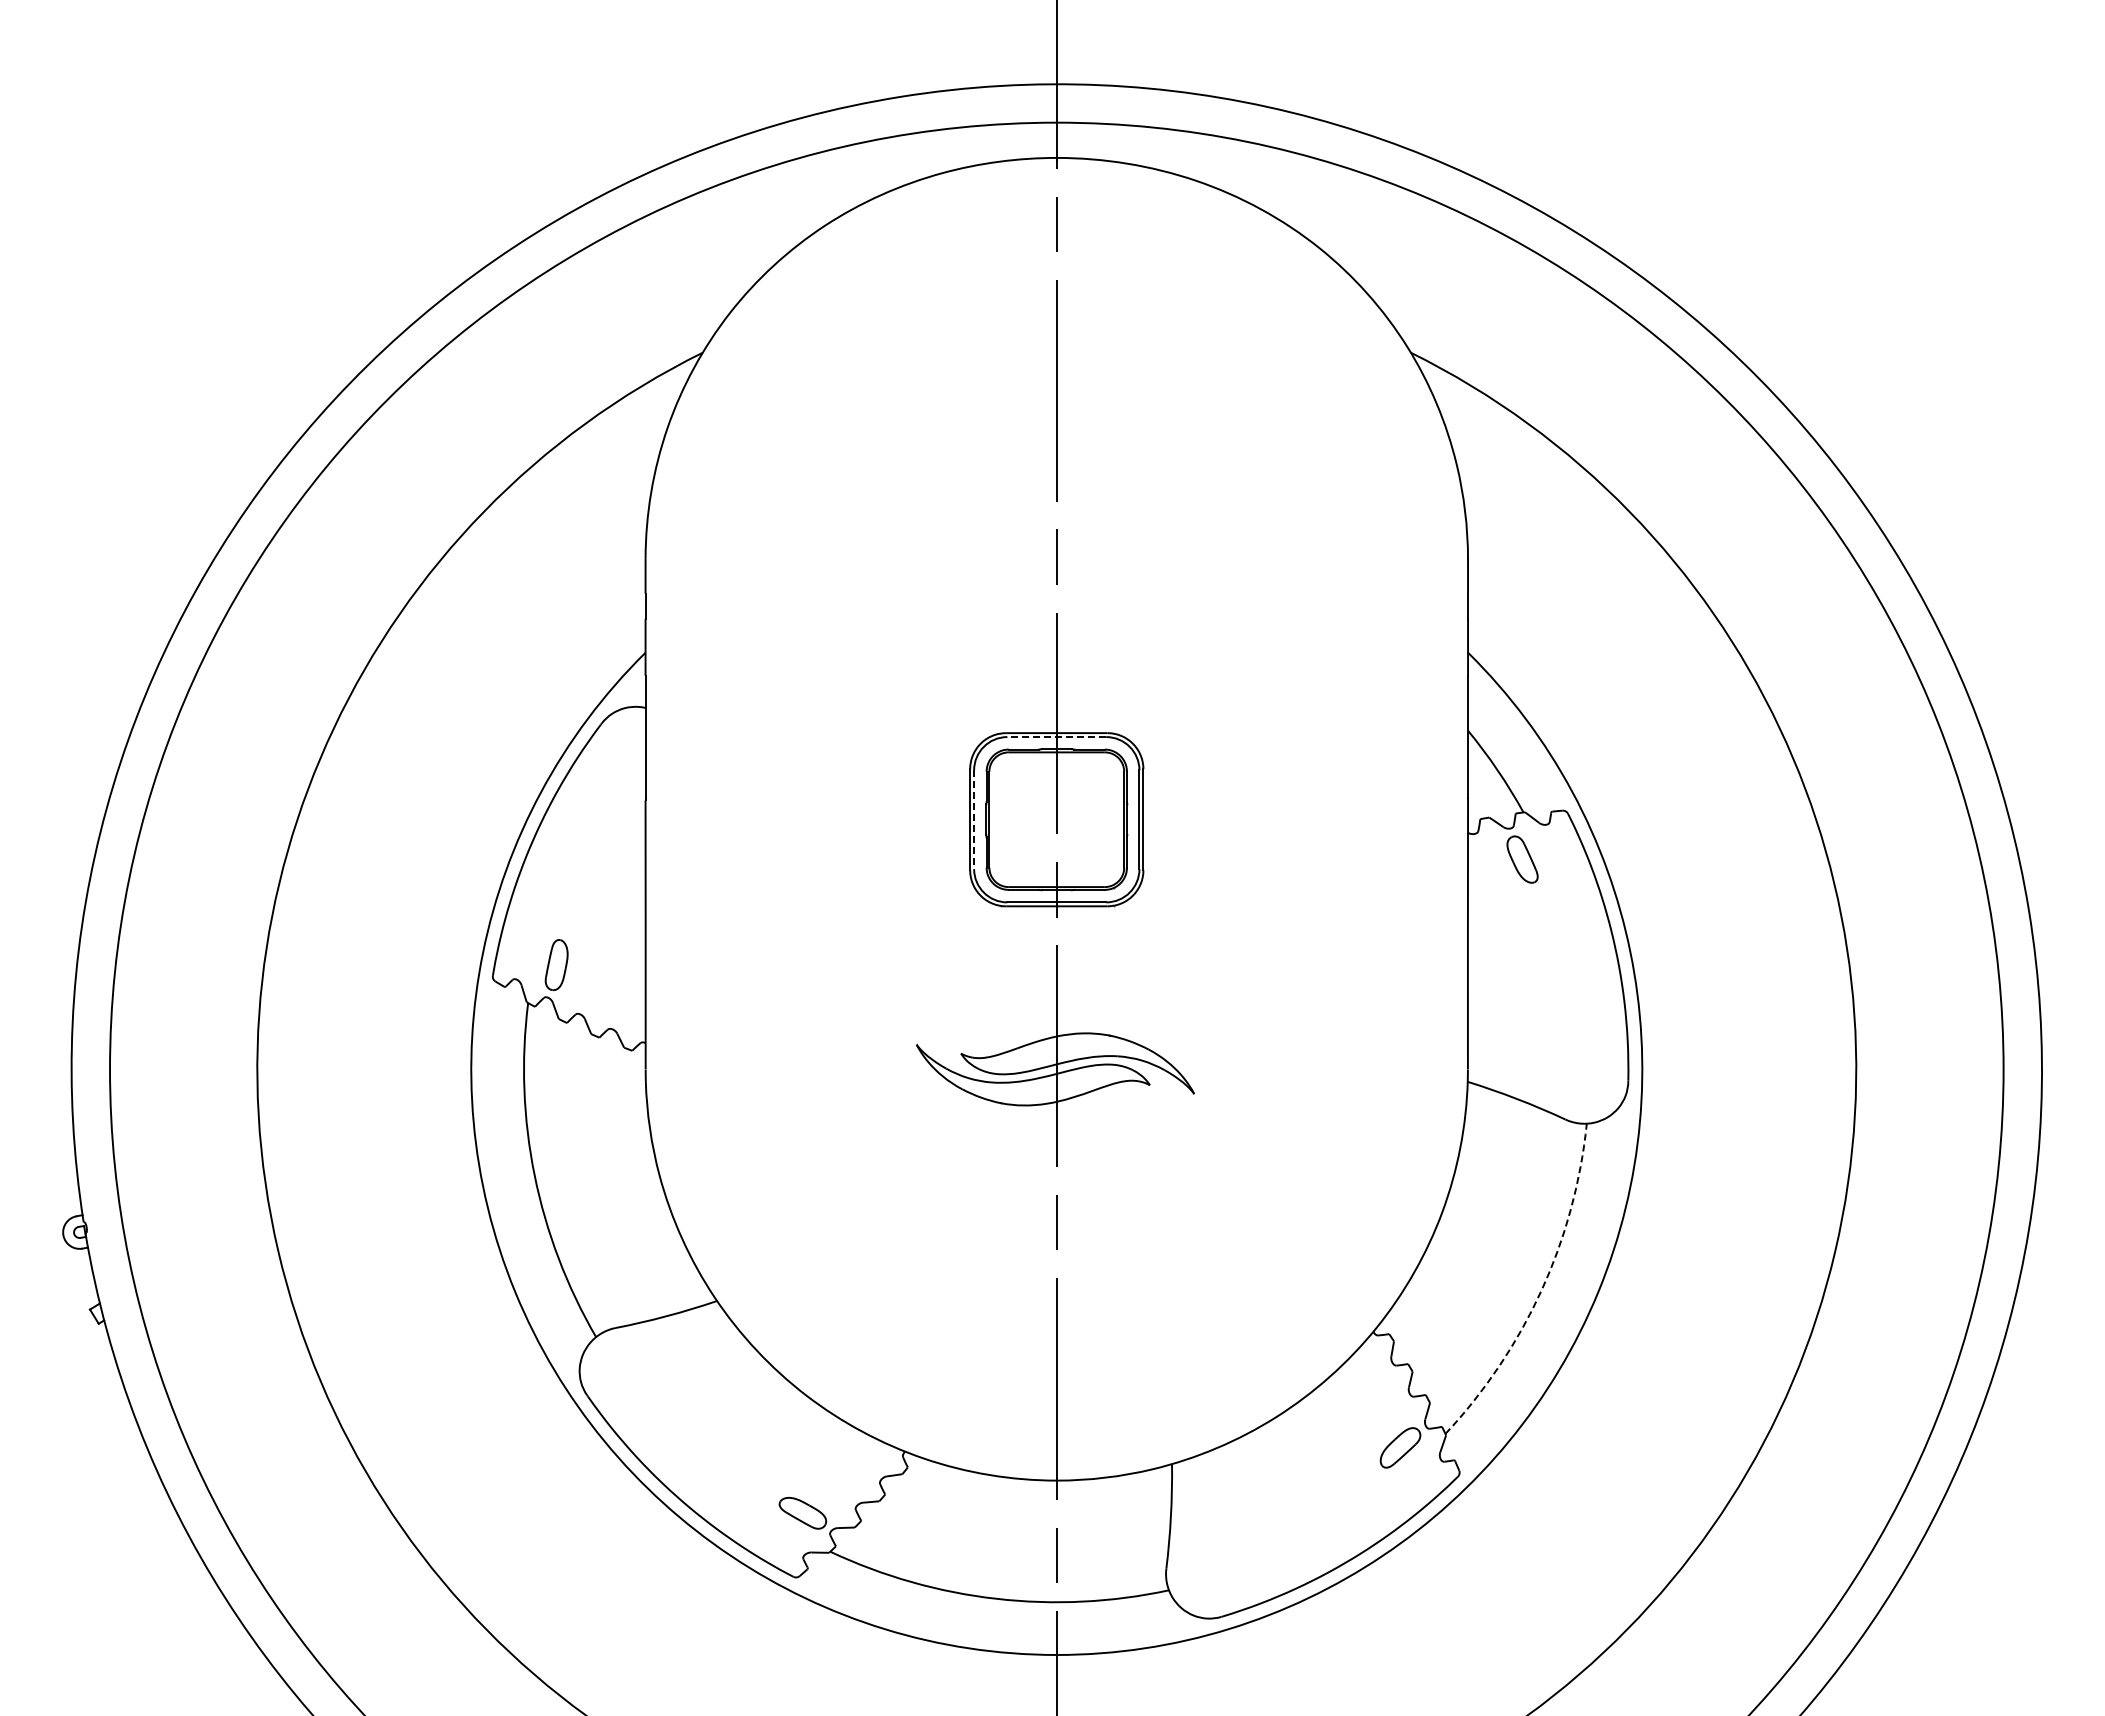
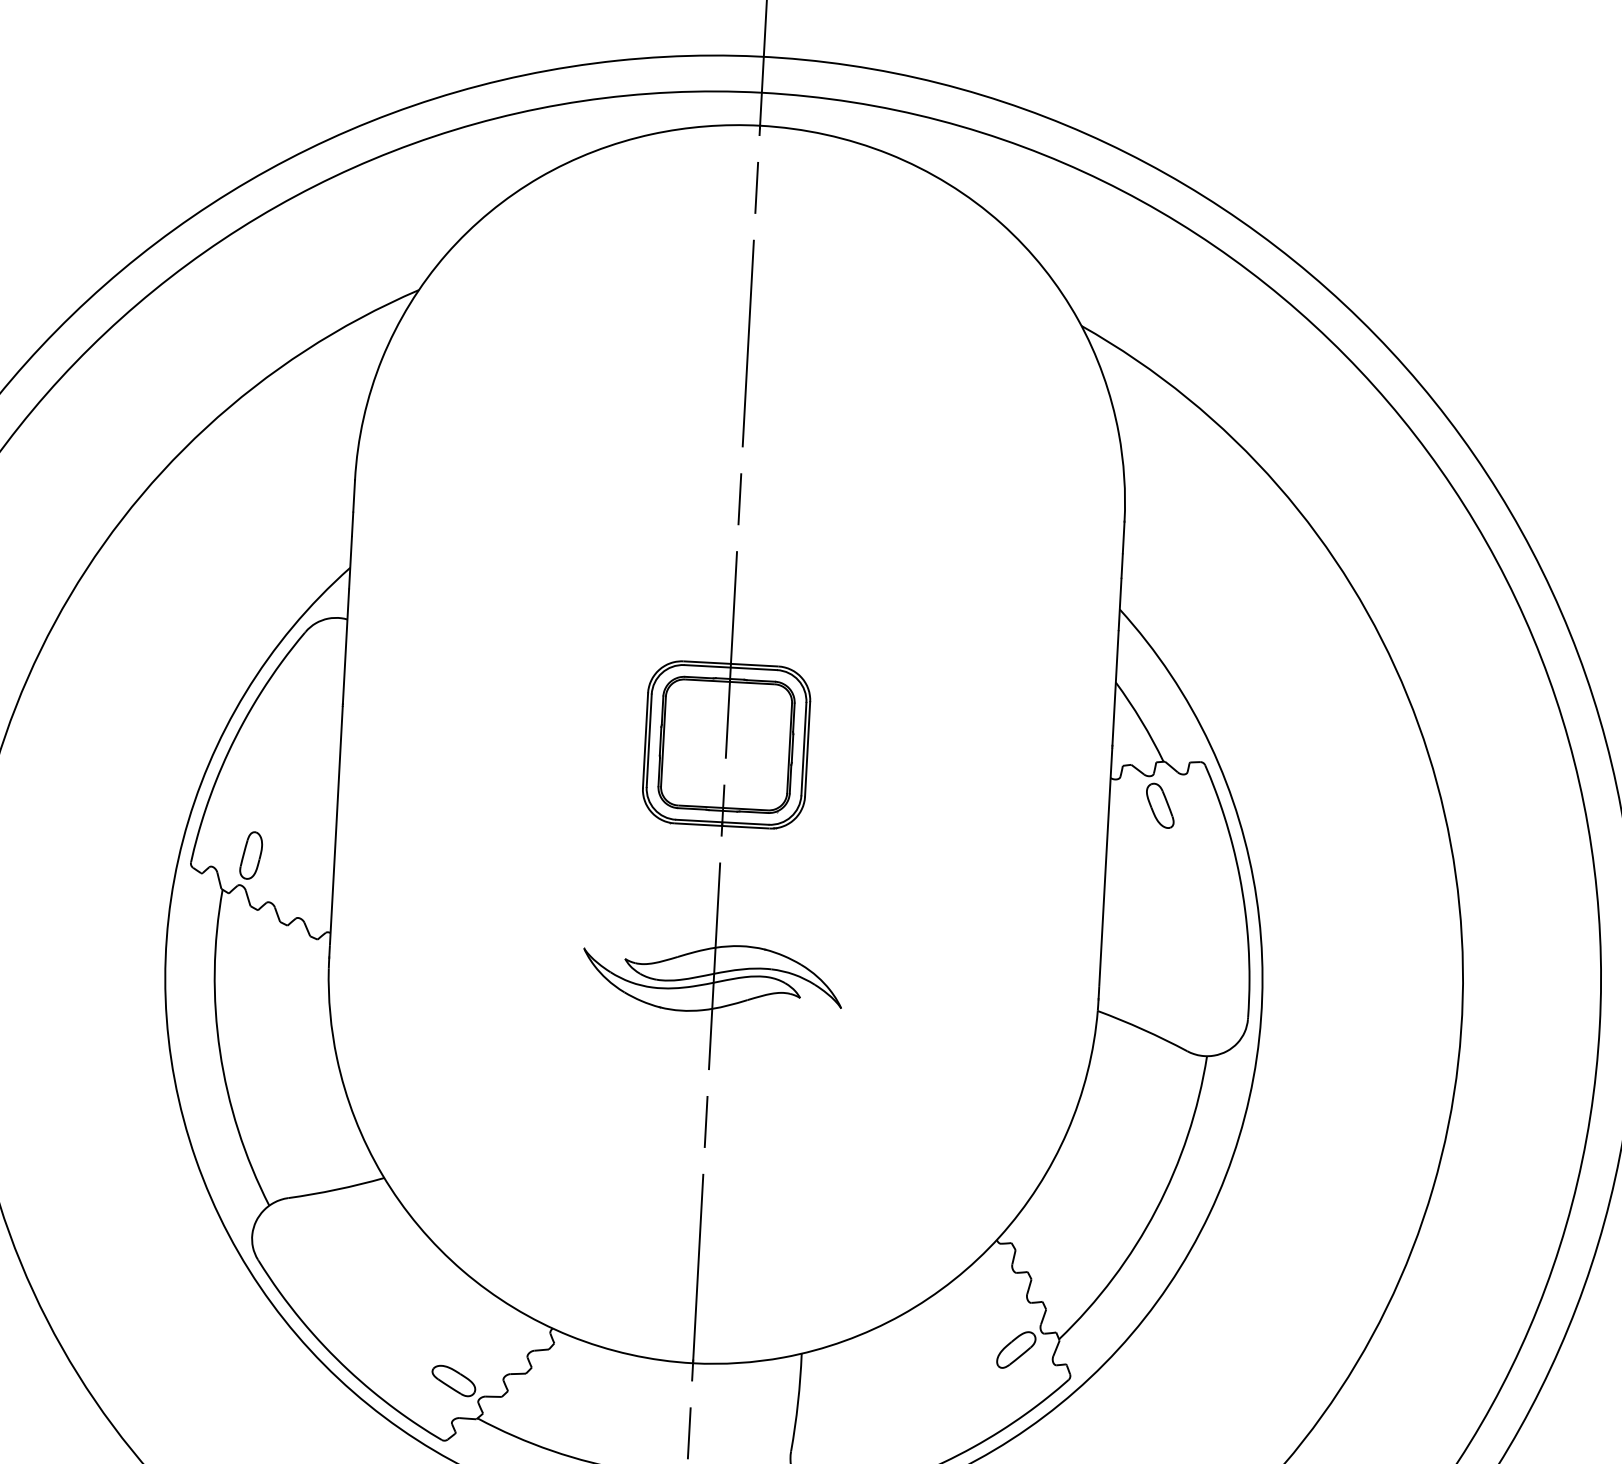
line: (1056, 737) -> (730, 667), dashed -> solid
line: (974, 820) -> (649, 741), dashed -> solid
arc: (1541, 1290) -> (1156, 1209), dashed -> solid

